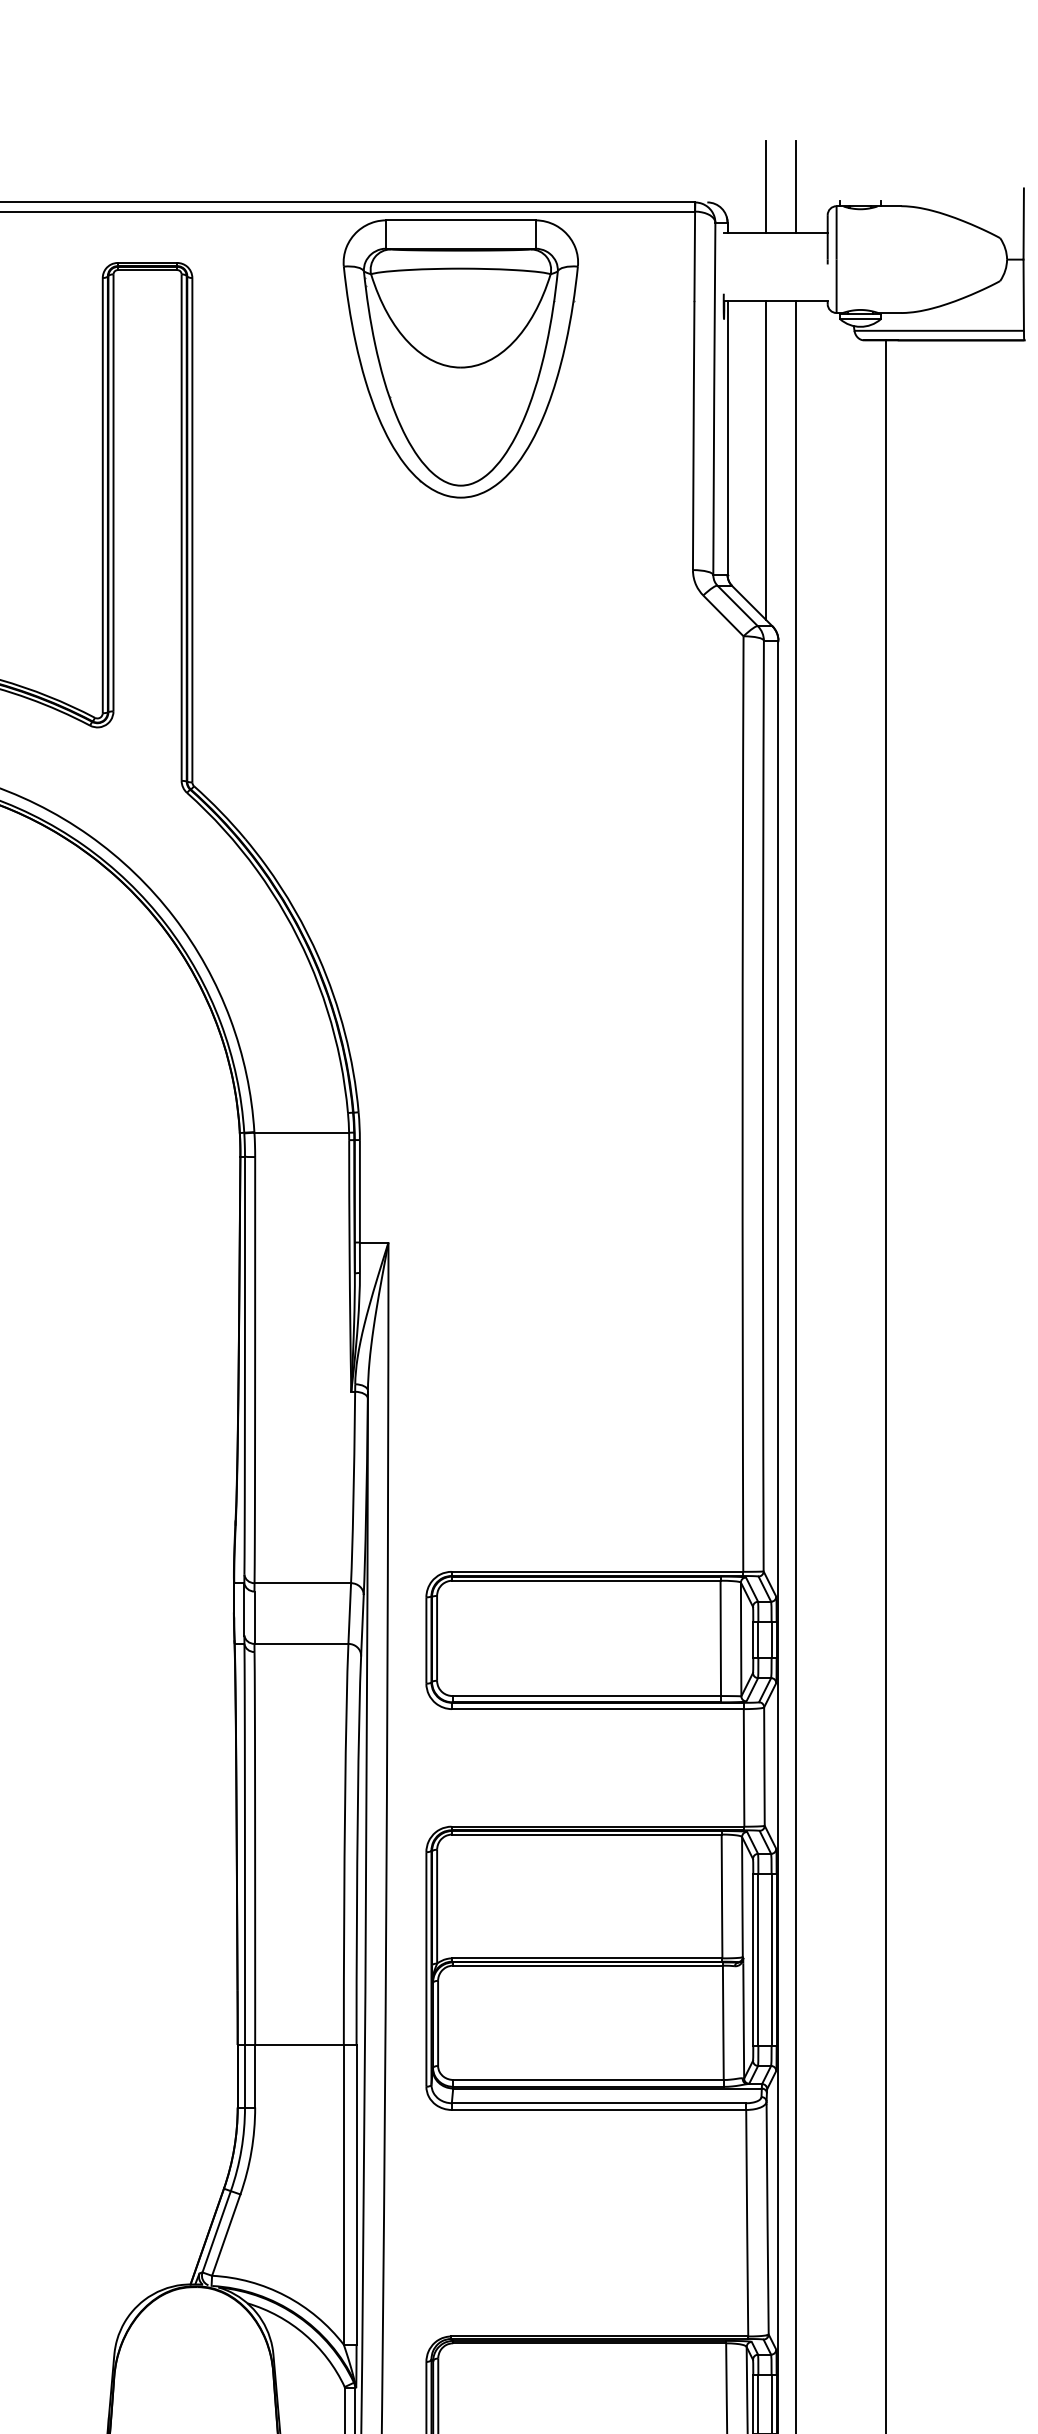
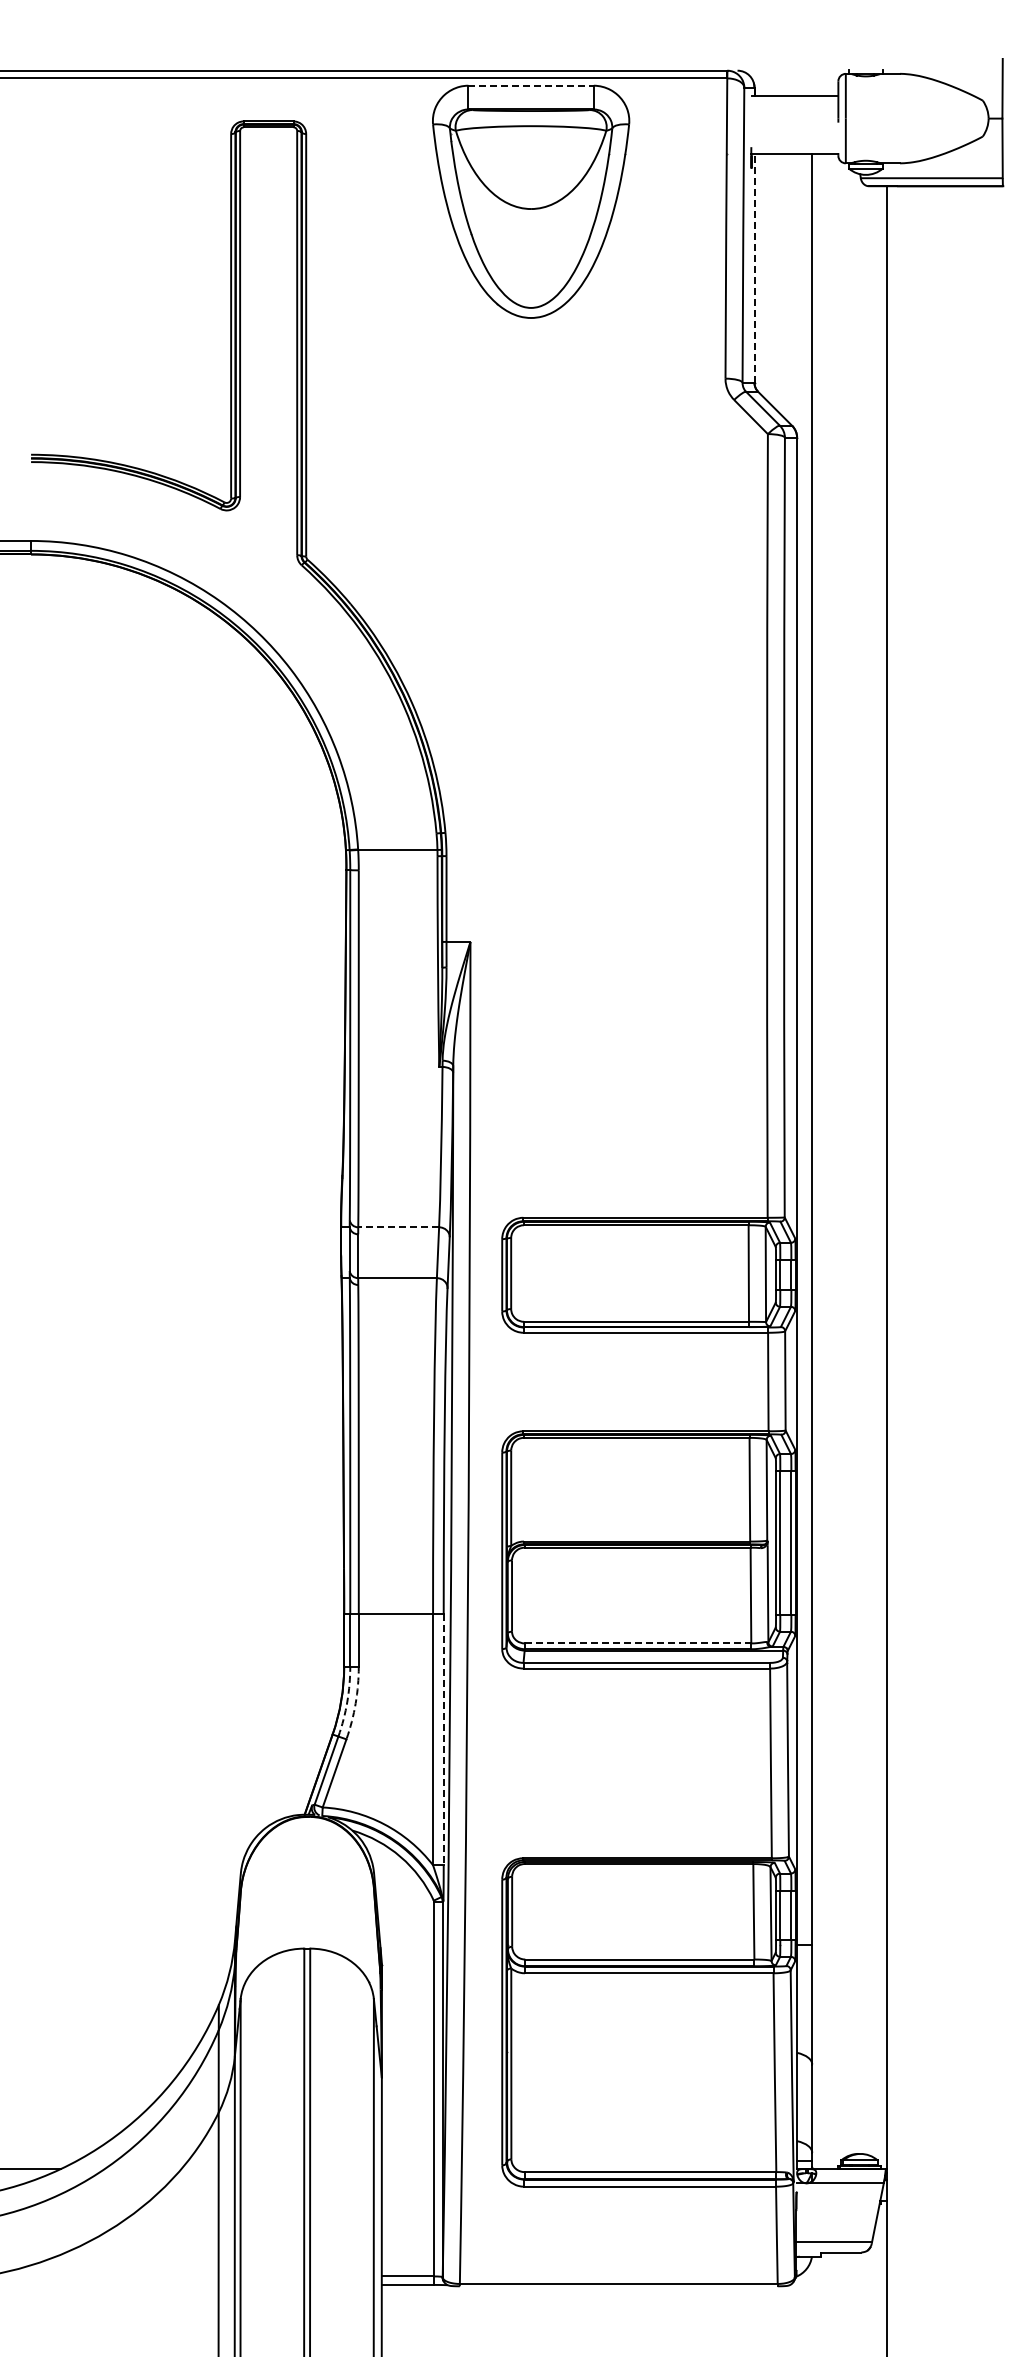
line: (765, 186) -> (786, 57), removed
line: (796, 186) -> (812, 57), removed
line: (461, 220) -> (531, 85), solid -> dashed
line: (727, 438) -> (754, 268), solid -> dashed
line: (765, 460) -> (786, 286), removed
line: (302, 1583) -> (398, 1227), solid -> dashed
line: (589, 2080) -> (638, 1643), solid -> dashed
arc: (241, 2150) -> (347, 1702), solid -> dashed
arc: (251, 2151) -> (355, 1703), solid -> dashed
line: (356, 2194) -> (443, 1739), solid -> dashed

